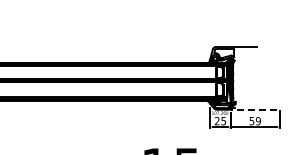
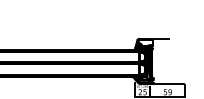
line: (254, 109) -> (167, 83), dashed -> solid

